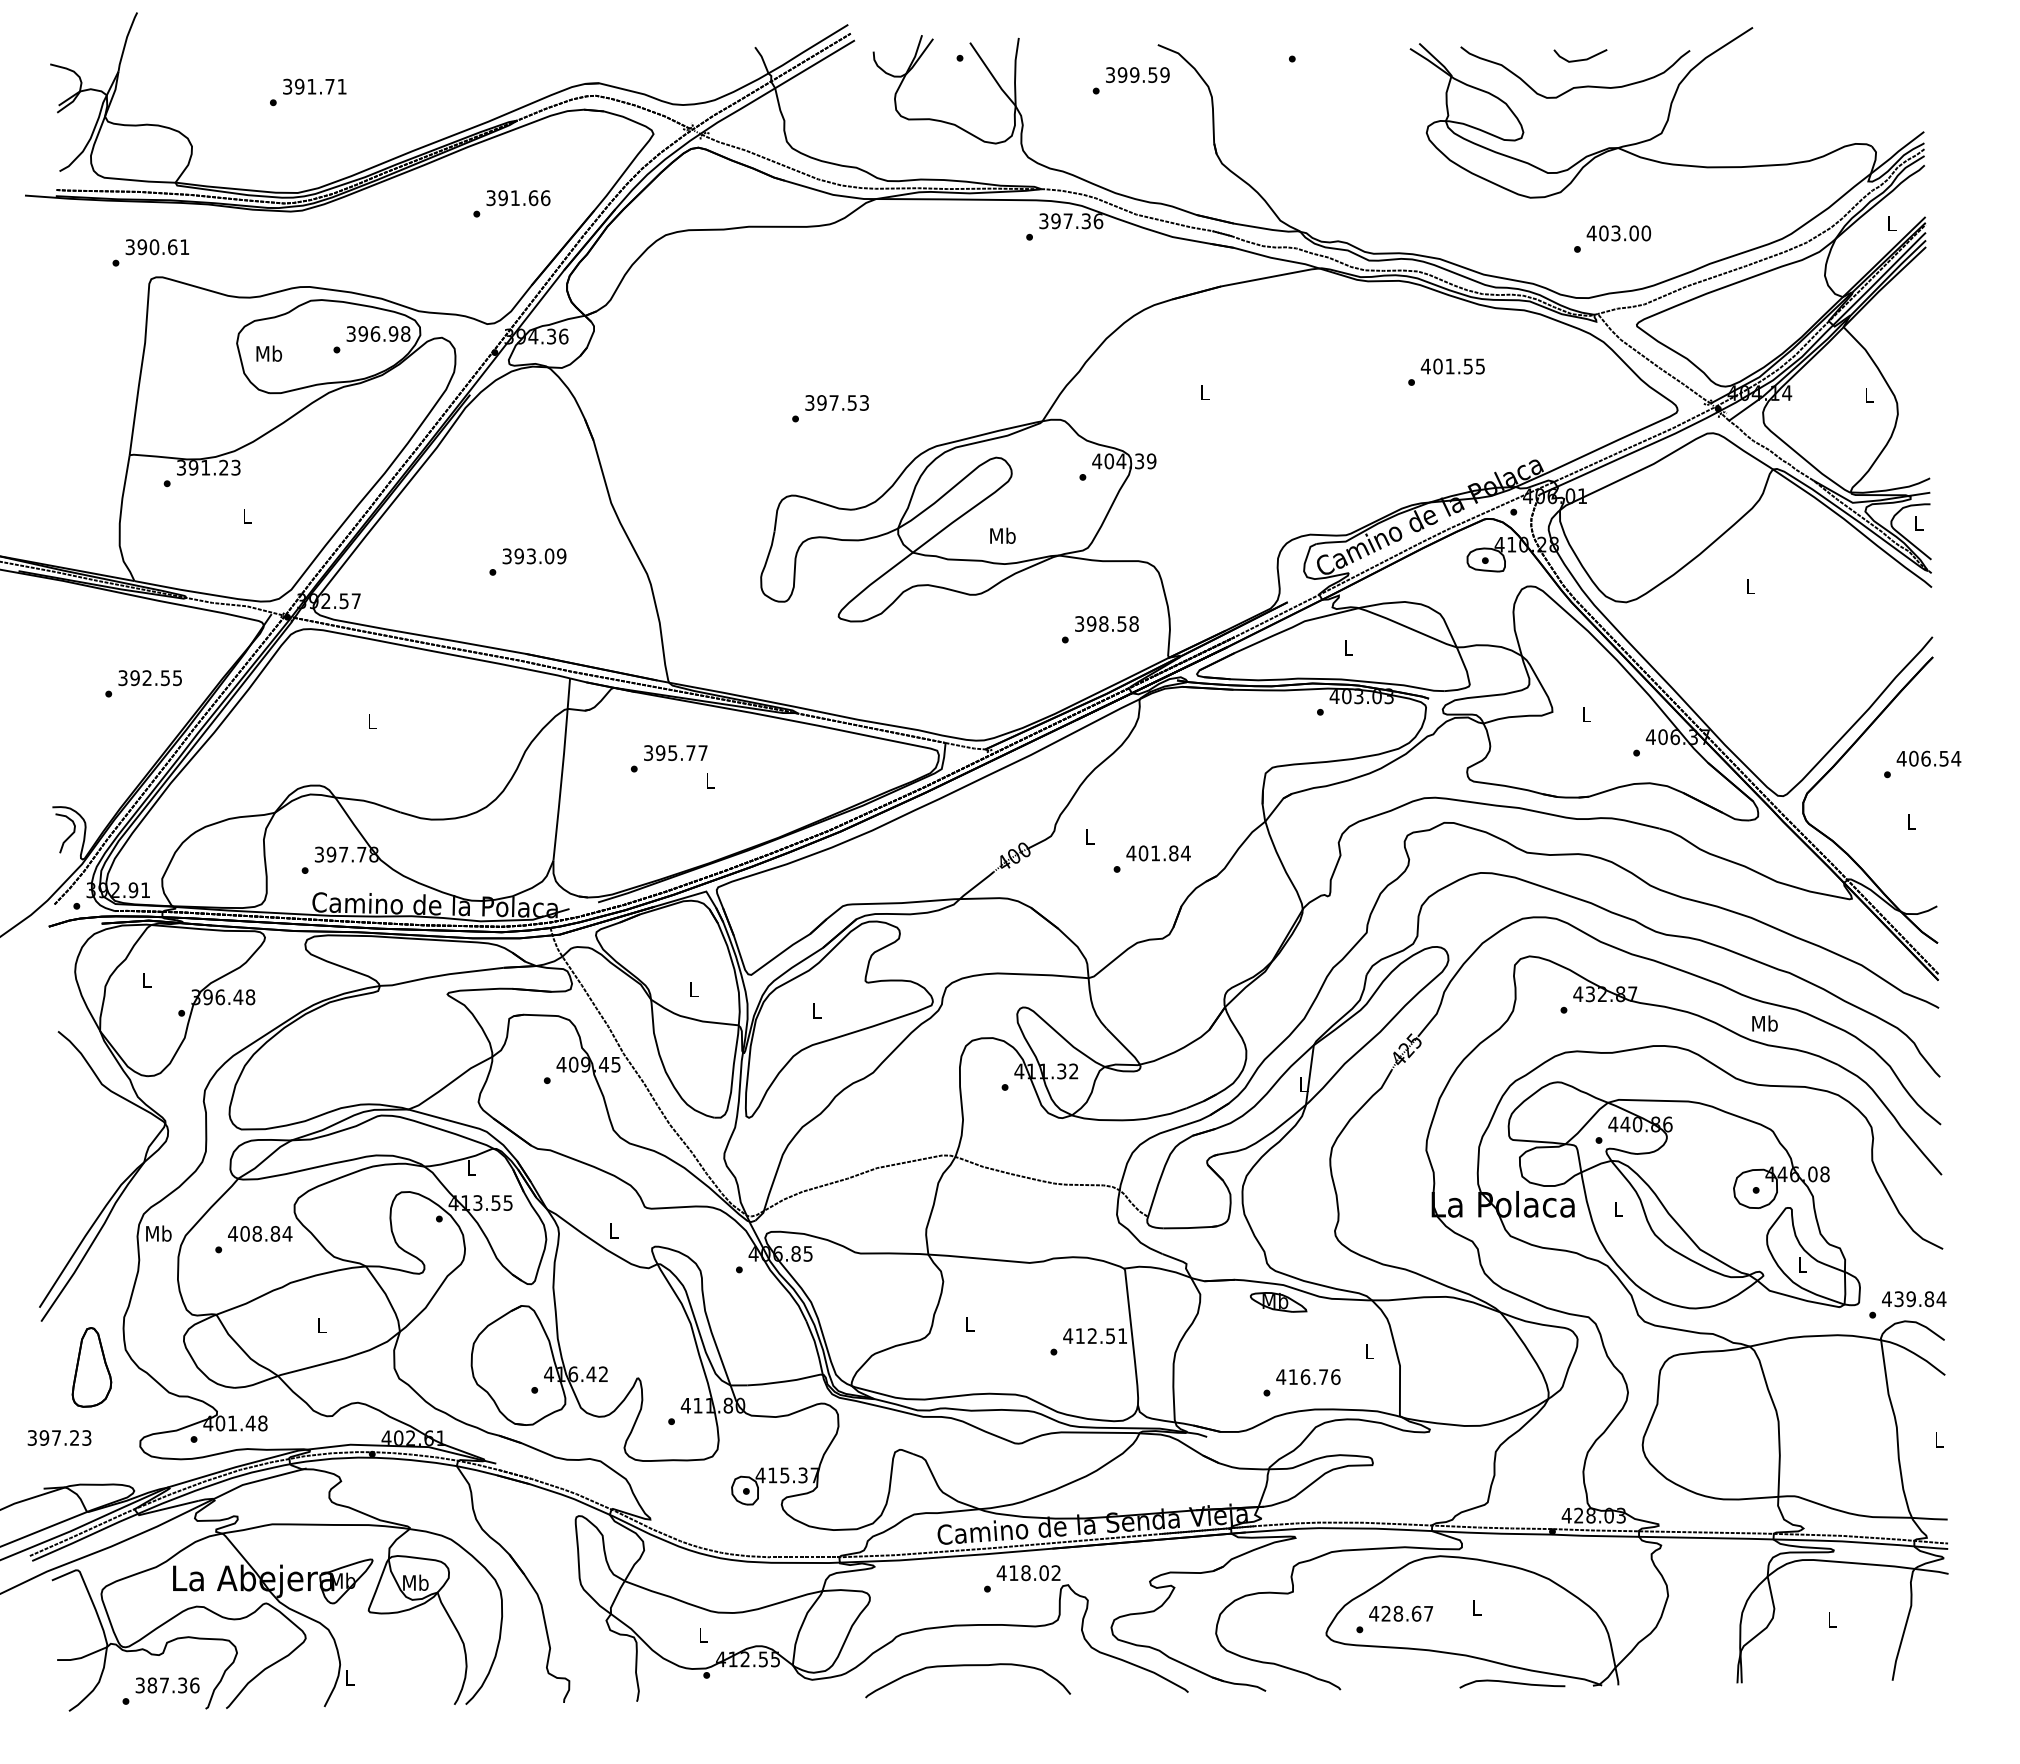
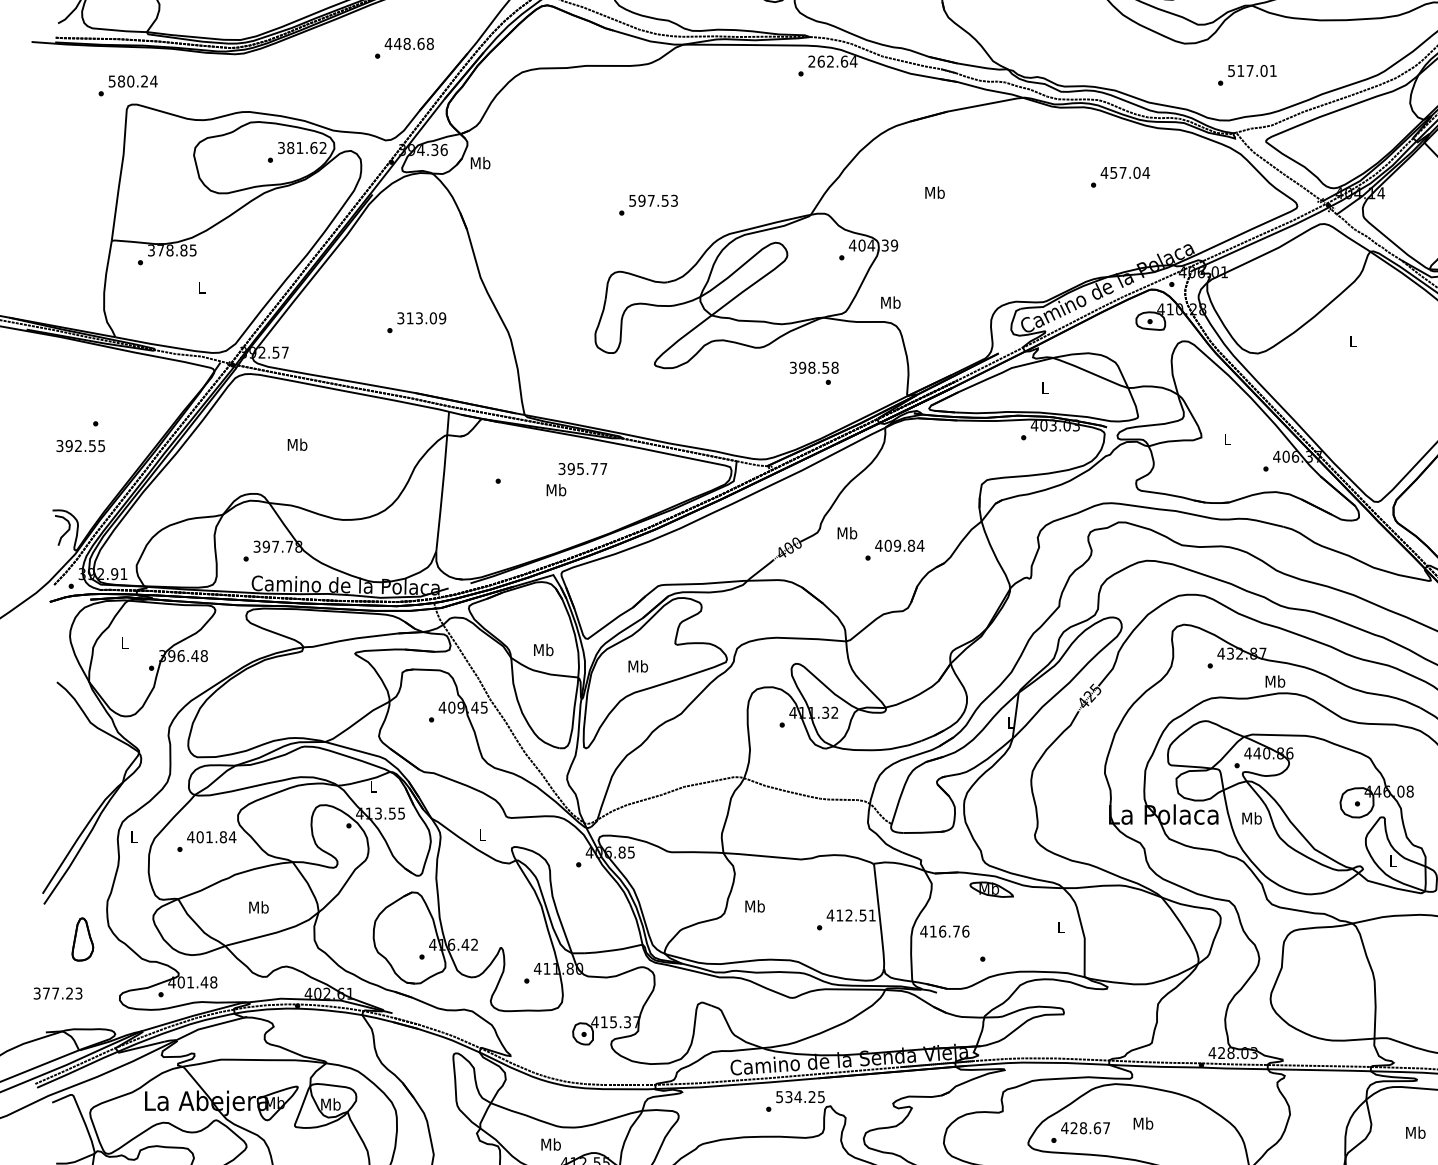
text: (518, 198) -> (409, 44), 391.66 -> 448.68
text: (1071, 221) -> (833, 61), 397.36 -> 262.64
text: (1618, 233) -> (1252, 71), 403.00 -> 517.01
text: (157, 247) -> (133, 81), 390.61 -> 580.24
text: (384, 333) -> (306, 147), 396.98 -> 381.62
text: (269, 353) -> (480, 162), moved
text: (1459, 366) -> (1130, 172), 401.55 -> 457.04
text: (1204, 392) -> (934, 192), L -> Mb
text: (809, 402) -> (632, 200), 397.53 -> 597.53
text: (214, 467) -> (176, 250), 391.23 -> 378.85
text: (1002, 535) -> (890, 302), moved
text: (518, 556) -> (409, 318), 393.09 -> 313.09
text: (1106, 623) -> (813, 367), moved
text: (149, 678) -> (80, 446), moved
text: (372, 721) -> (297, 444), L -> Mb
text: (675, 752) -> (582, 468), moved
text: (710, 780) -> (556, 489), L -> Mb
text: (1089, 836) -> (846, 532), L -> Mb
text: (1155, 853) -> (897, 545), 401.84 -> 409.84
text: (693, 989) -> (543, 650), L -> Mb
text: (816, 1010) -> (637, 666), L -> Mb
text: (1764, 1023) -> (1275, 681), moved
text: (1618, 1209) -> (1252, 818), L -> Mb
text: (158, 1233) -> (133, 836), Mb -> L
text: (256, 1233) -> (208, 836), 408.84 -> 401.84
text: (969, 1324) -> (754, 906), L -> Mb
text: (321, 1325) -> (258, 907), L -> Mb
part: (91, 1367) -> (82, 939), size x0.7
text: (1308, 1376) -> (944, 931), moved
text: (44, 1437) -> (46, 993), 397.23 -> 377.23
text: (1028, 1573) -> (800, 1097), 418.02 -> 534.25
text: (1476, 1607) -> (1143, 1123), L -> Mb
text: (1832, 1619) -> (1415, 1132), L -> Mb
text: (703, 1635) -> (551, 1144), L -> Mb

